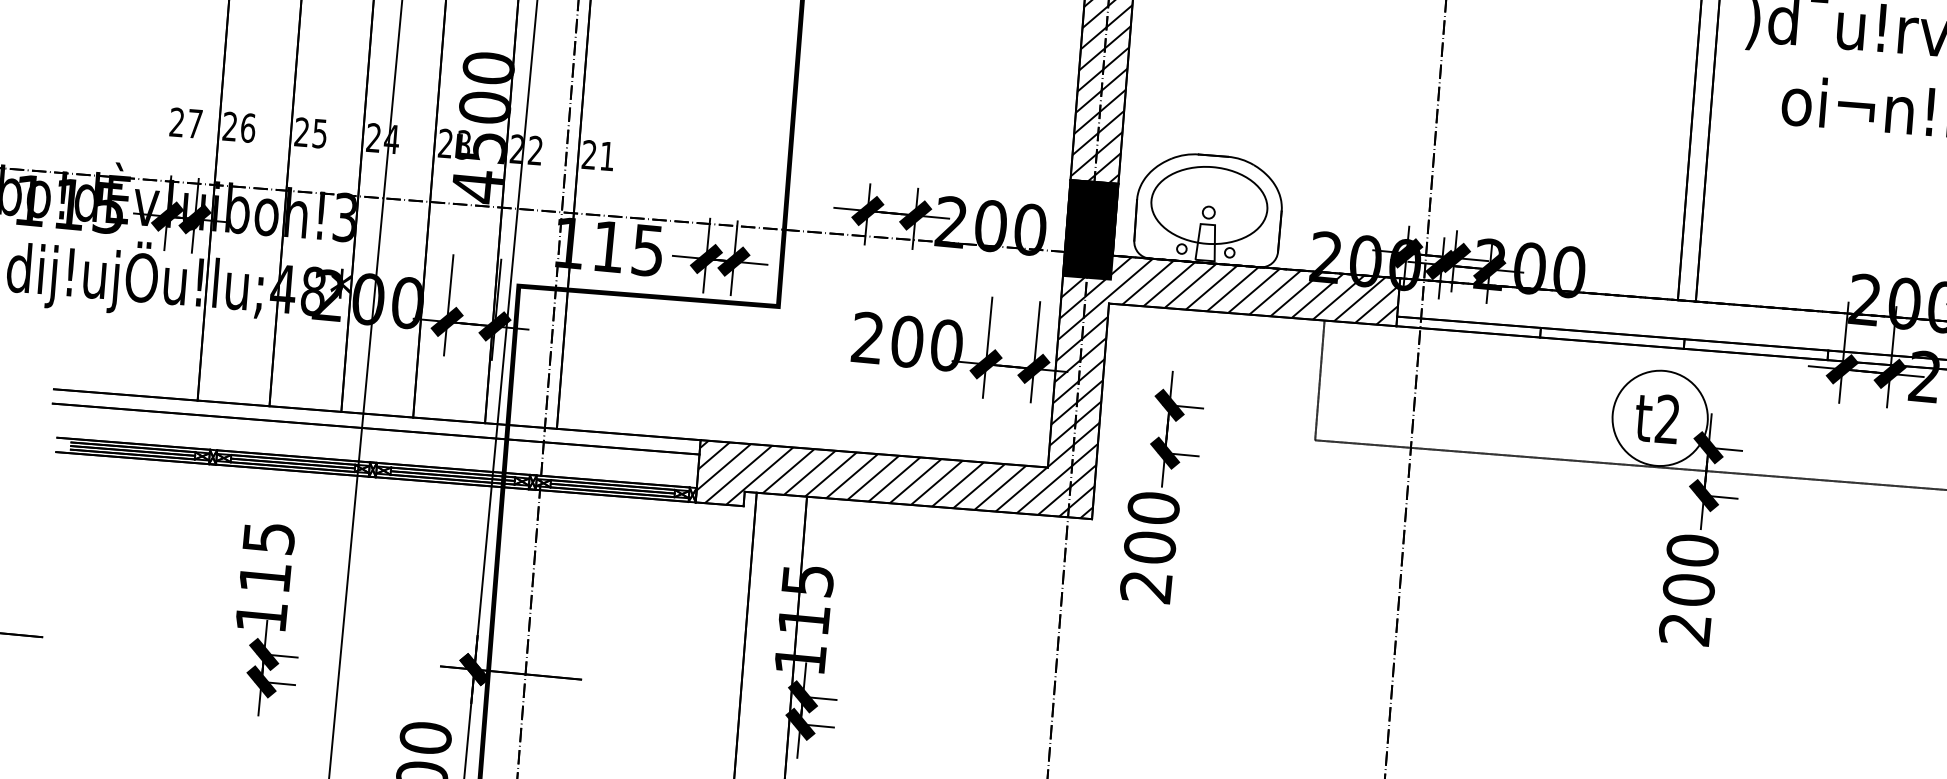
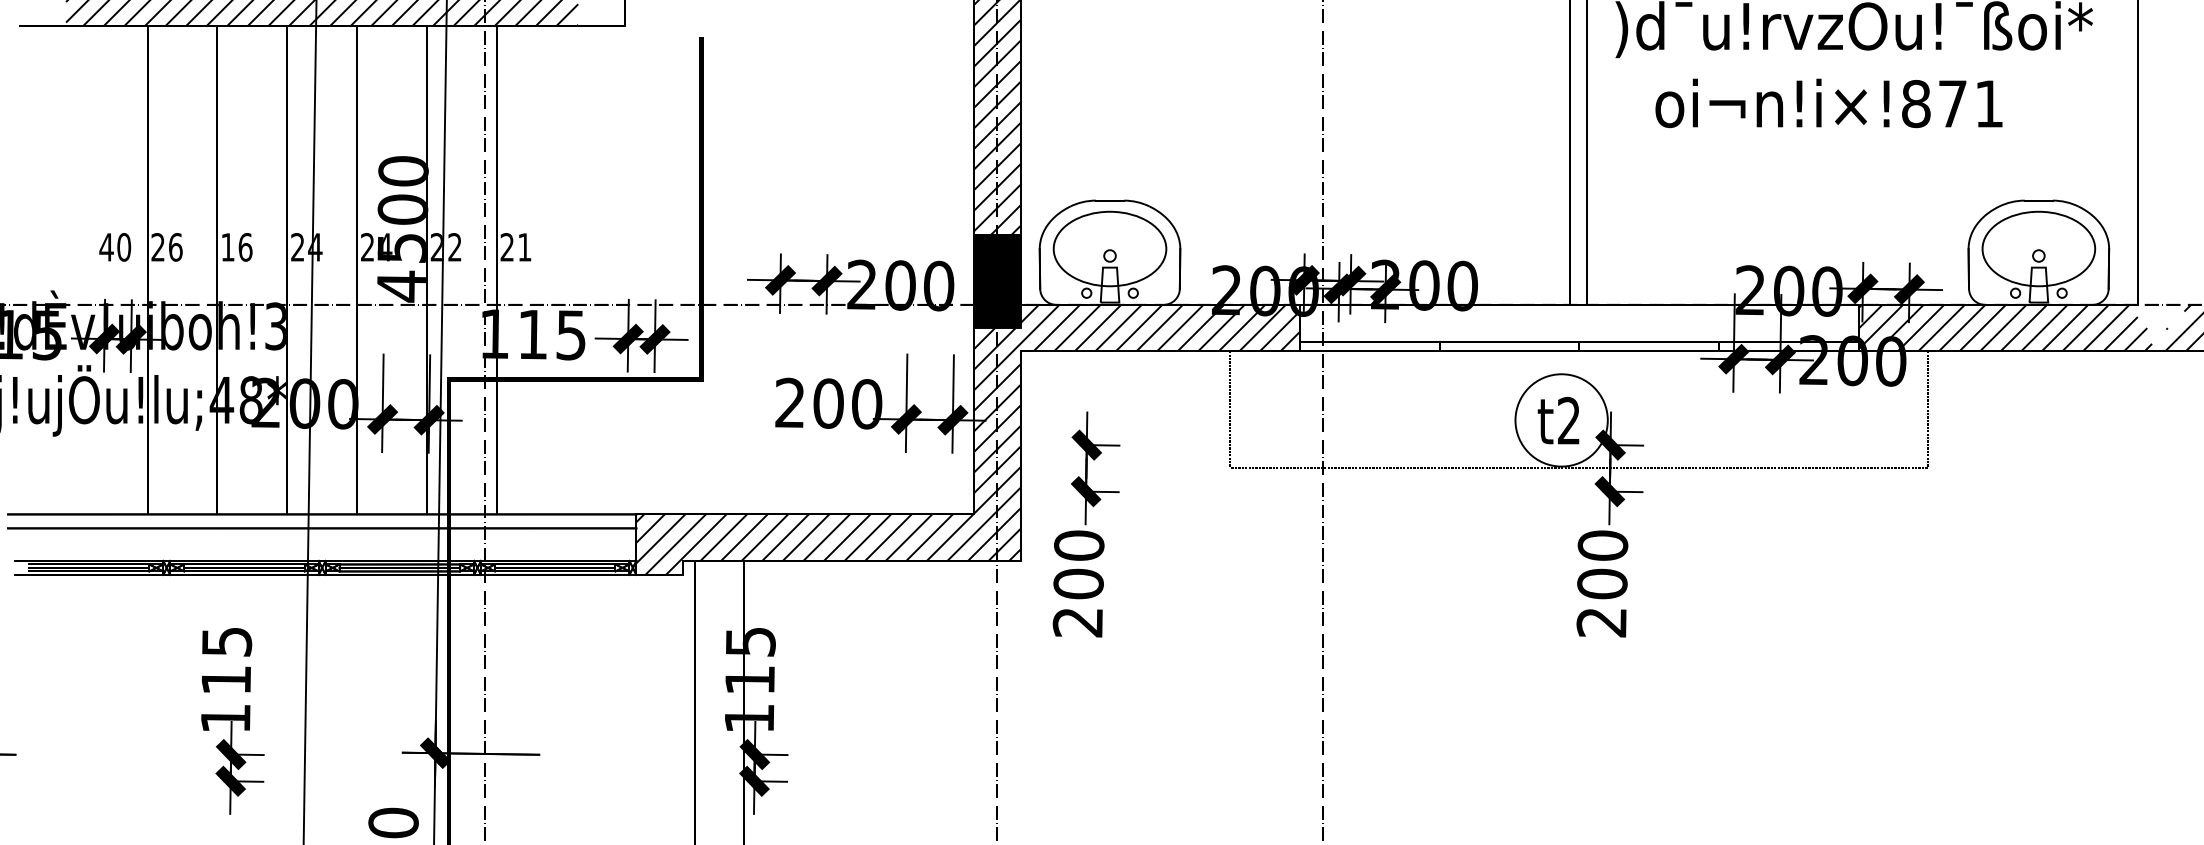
text: (186, 123) -> (115, 247), 27 -> 40
text: (310, 133) -> (236, 247), 25 -> 16
text: (463, 145) -> (384, 247), 23 -> 24

